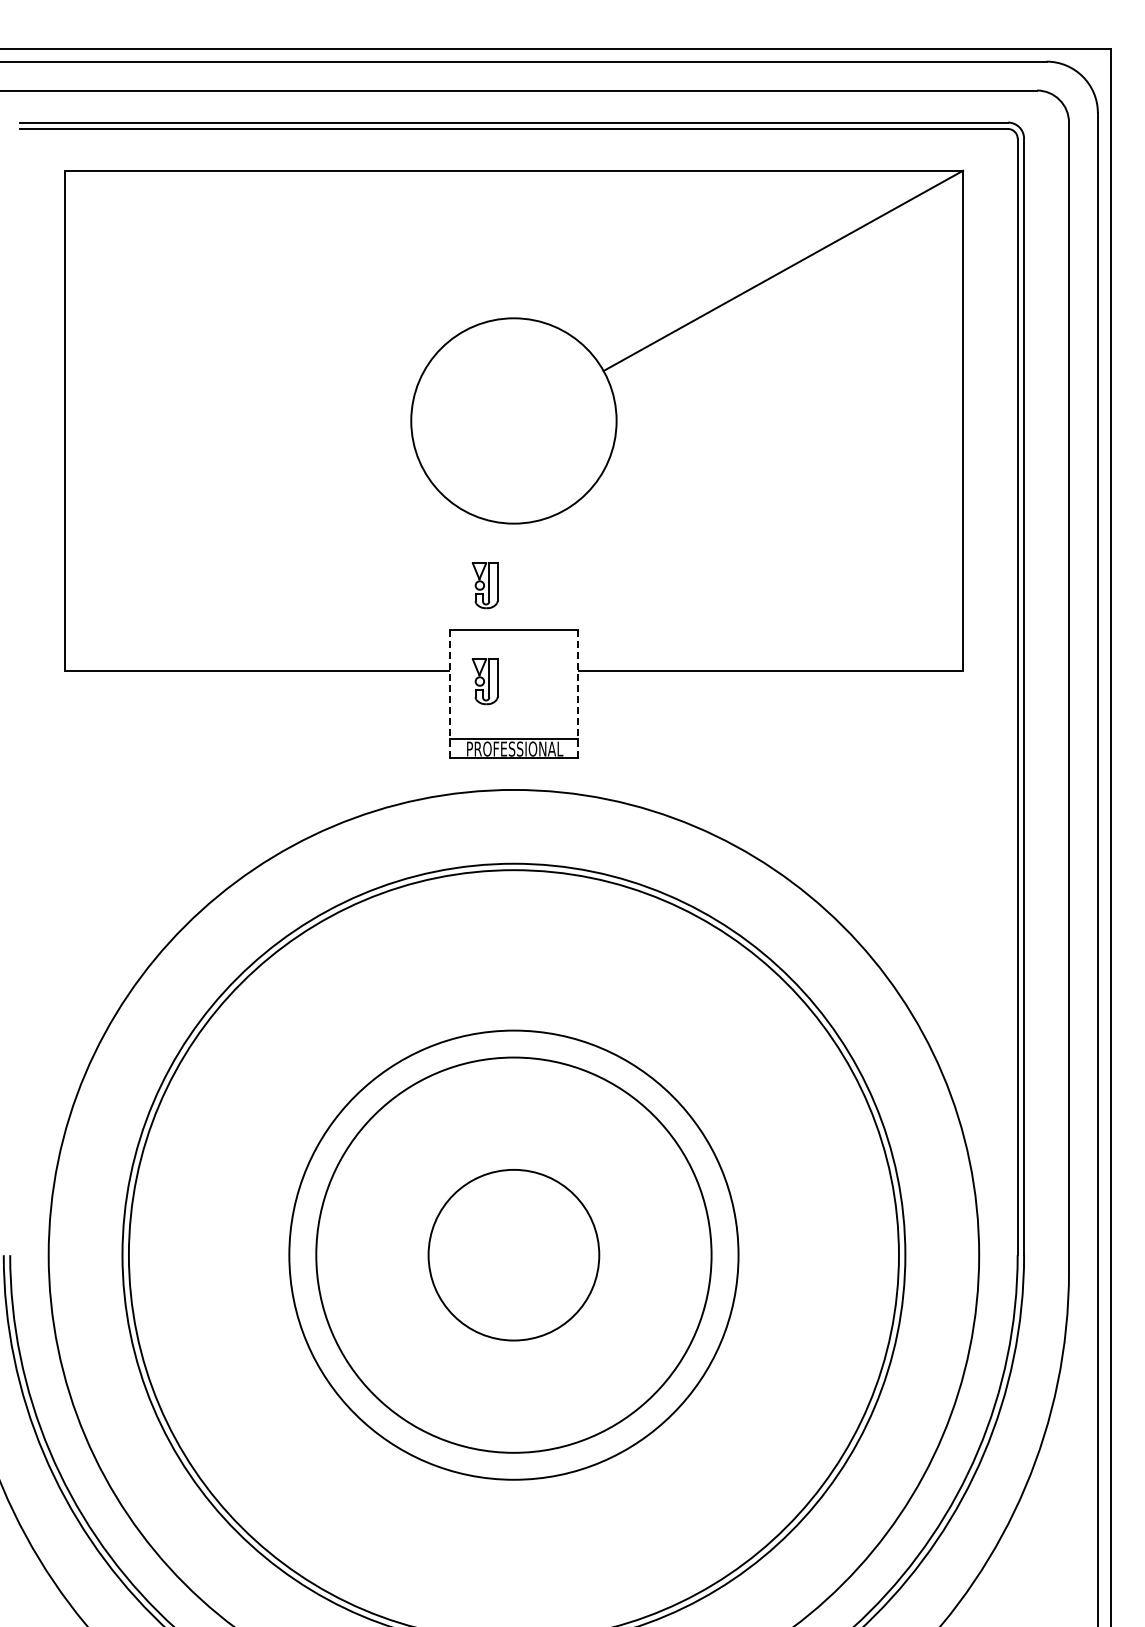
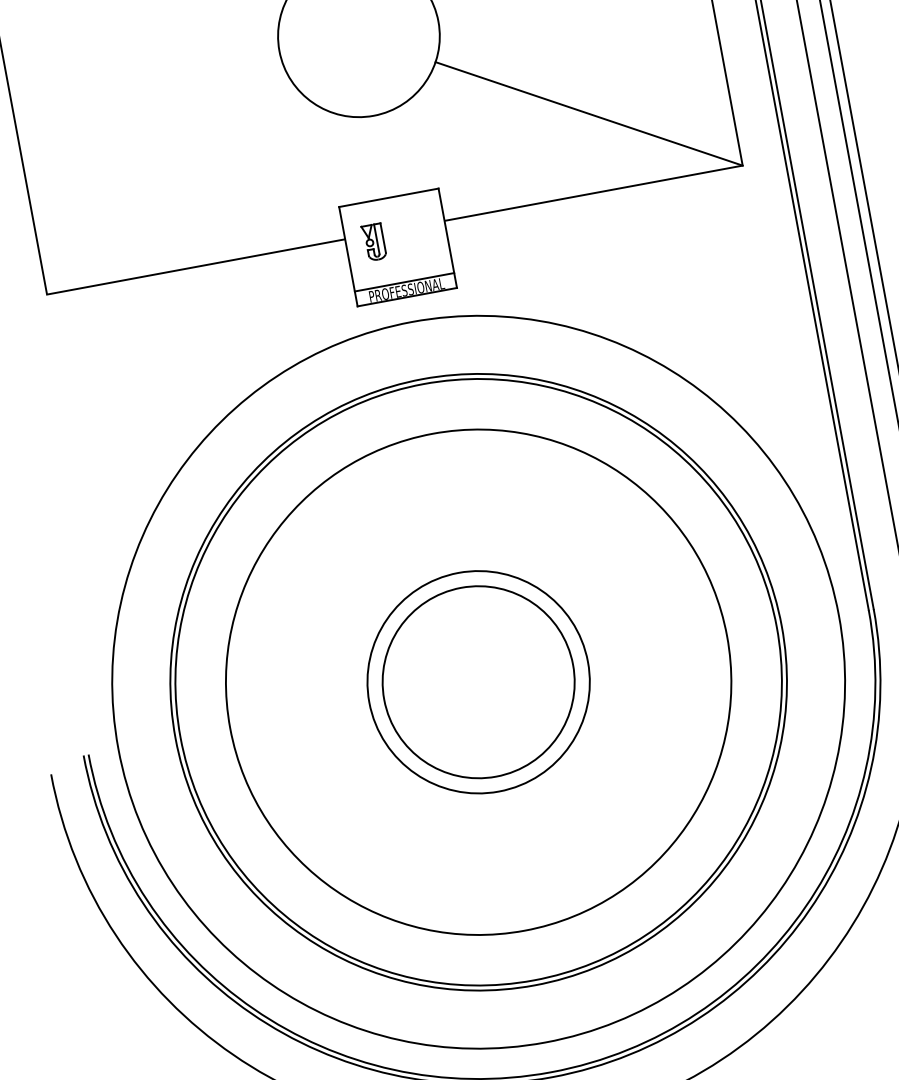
line: (783, 570) -> (589, 113), added
part: (484, 585) -> (359, 167), removed
line: (449, 693) -> (348, 256), dashed -> solid
line: (578, 694) -> (448, 238), dashed -> solid
circle: (513, 1255) -> (478, 682), size x0.71
circle: (513, 1255) -> (478, 682), size x1.43
circle: (513, 1255) -> (478, 682), size x1.43

